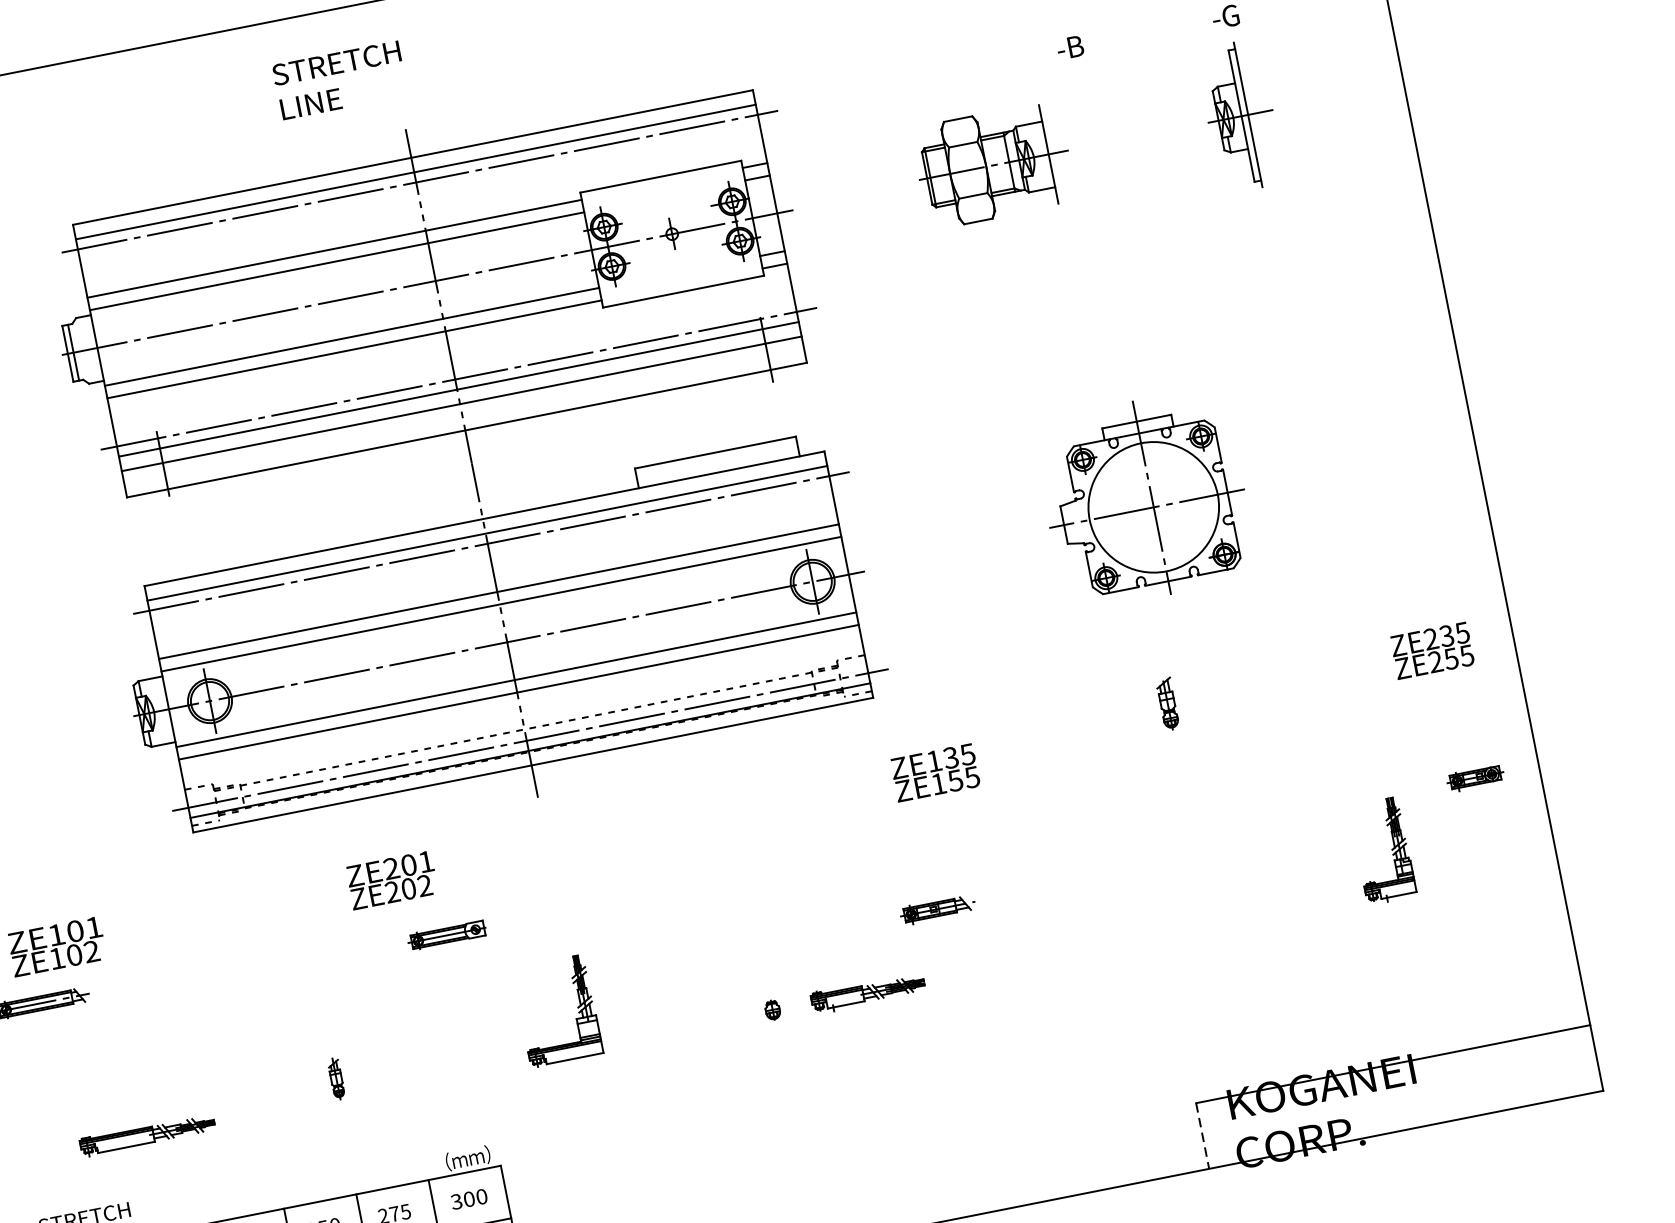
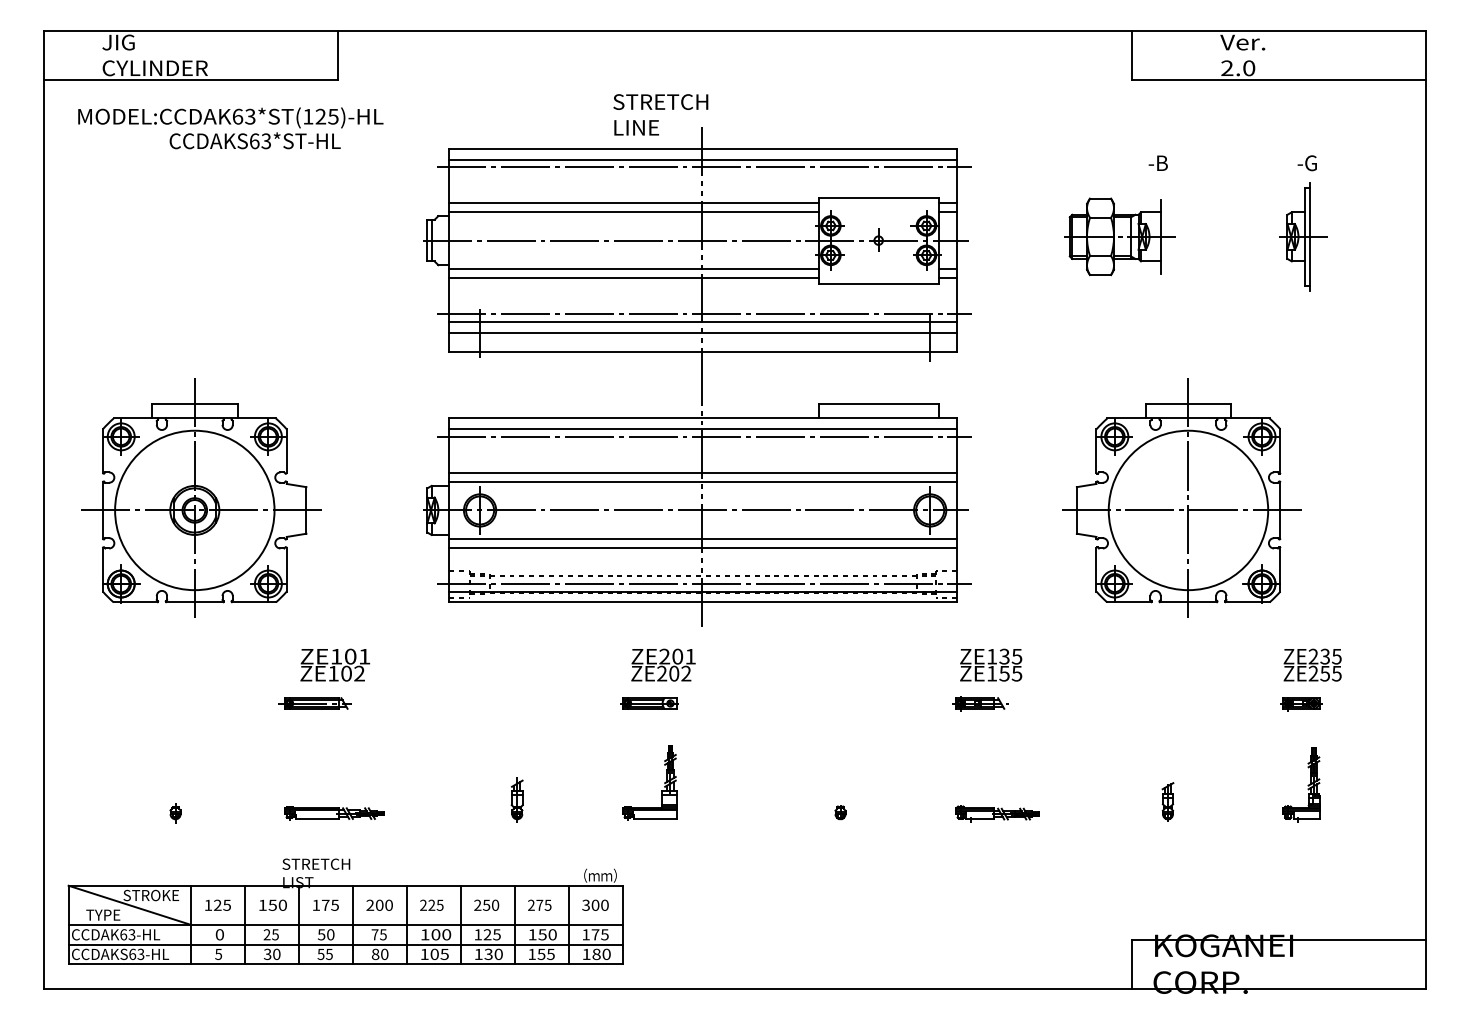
text: (1069, 46) -> (1157, 162), moved
text: (339, 80) -> (660, 114), moved
part: (1145, 497) -> (1181, 497), size x1.67
text: (1431, 649) -> (1312, 664), moved
part: (1167, 703) -> (1167, 801), moved
part: (1475, 779) -> (1301, 704), moved
text: (392, 879) -> (663, 664), moved
part: (937, 909) -> (980, 703), moved
part: (447, 935) -> (649, 703), moved
part: (868, 992) -> (997, 813), moved
part: (575, 1018) -> (661, 790), moved
part: (335, 1078) -> (516, 799), size x1.43
part: (147, 1135) -> (334, 813), moved
line: (1202, 1136) -> (1131, 964), dashed -> solid

